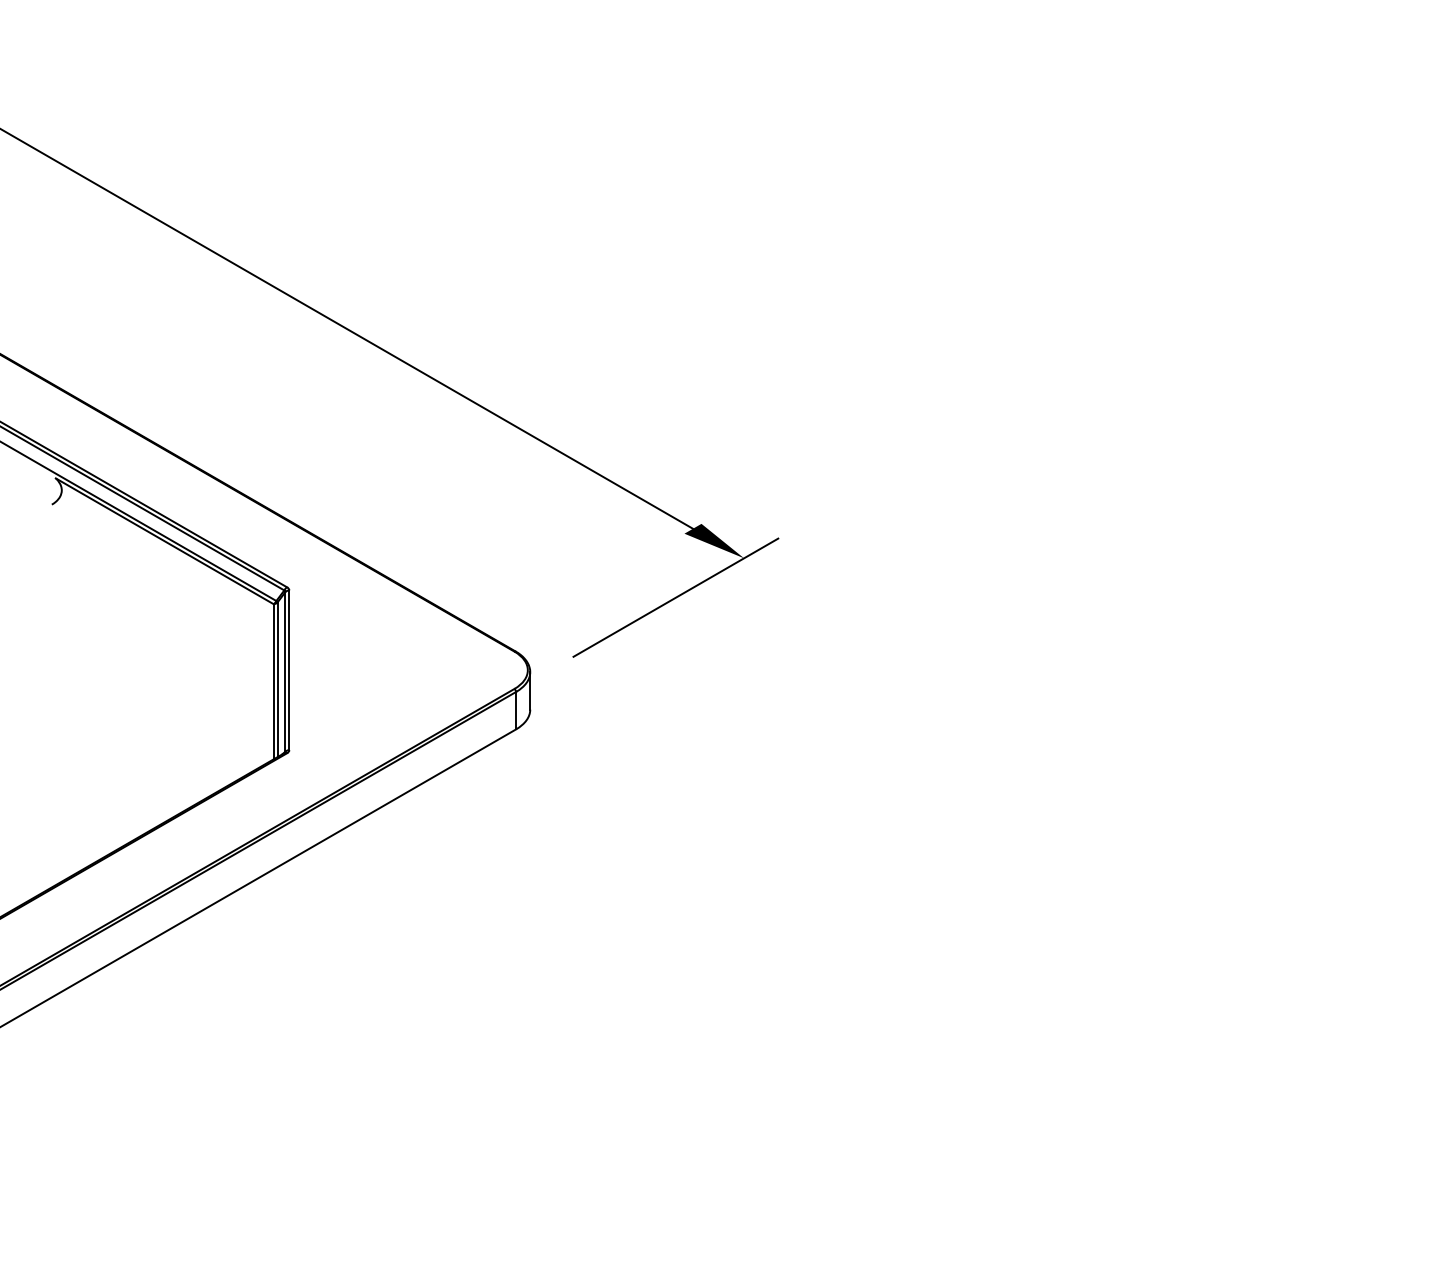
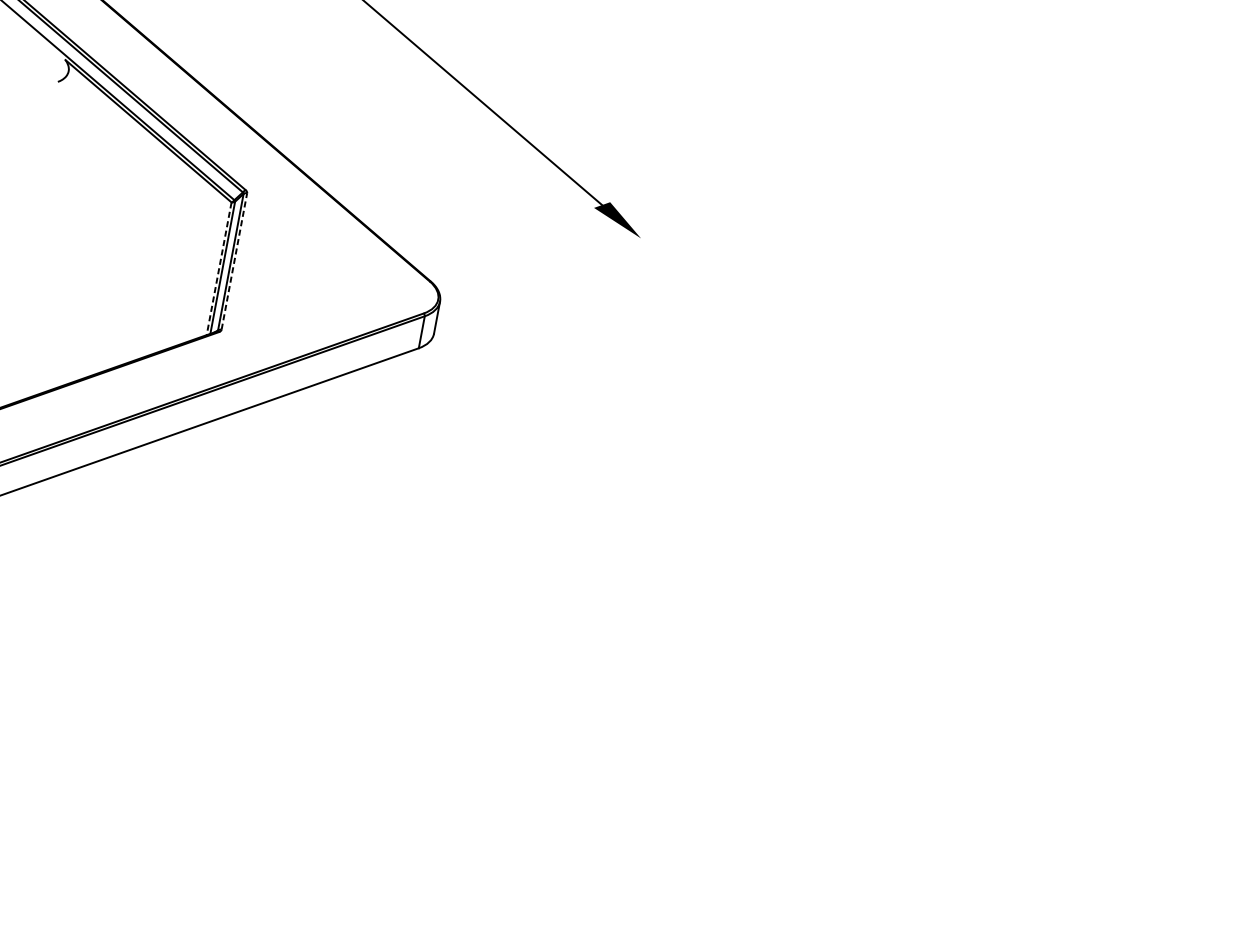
line: (675, 597) -> (576, 261), removed
line: (289, 670) -> (234, 261), solid -> dashed
line: (273, 681) -> (219, 268), solid -> dashed

